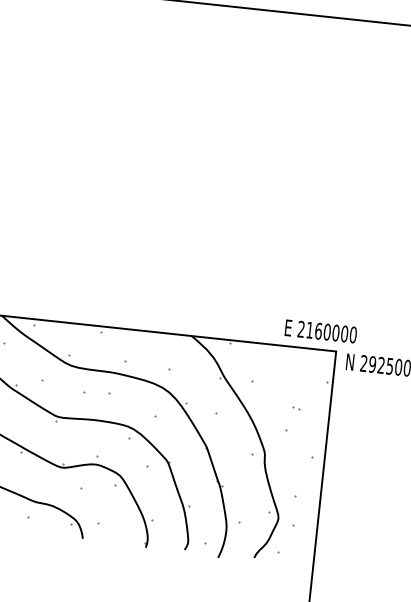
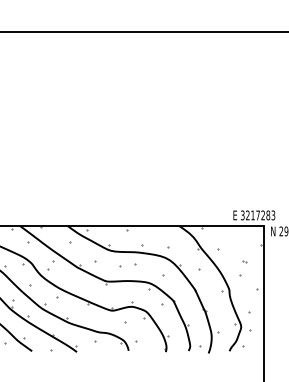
text: (326, 332) -> (257, 215), 2160000 -> 3217283

